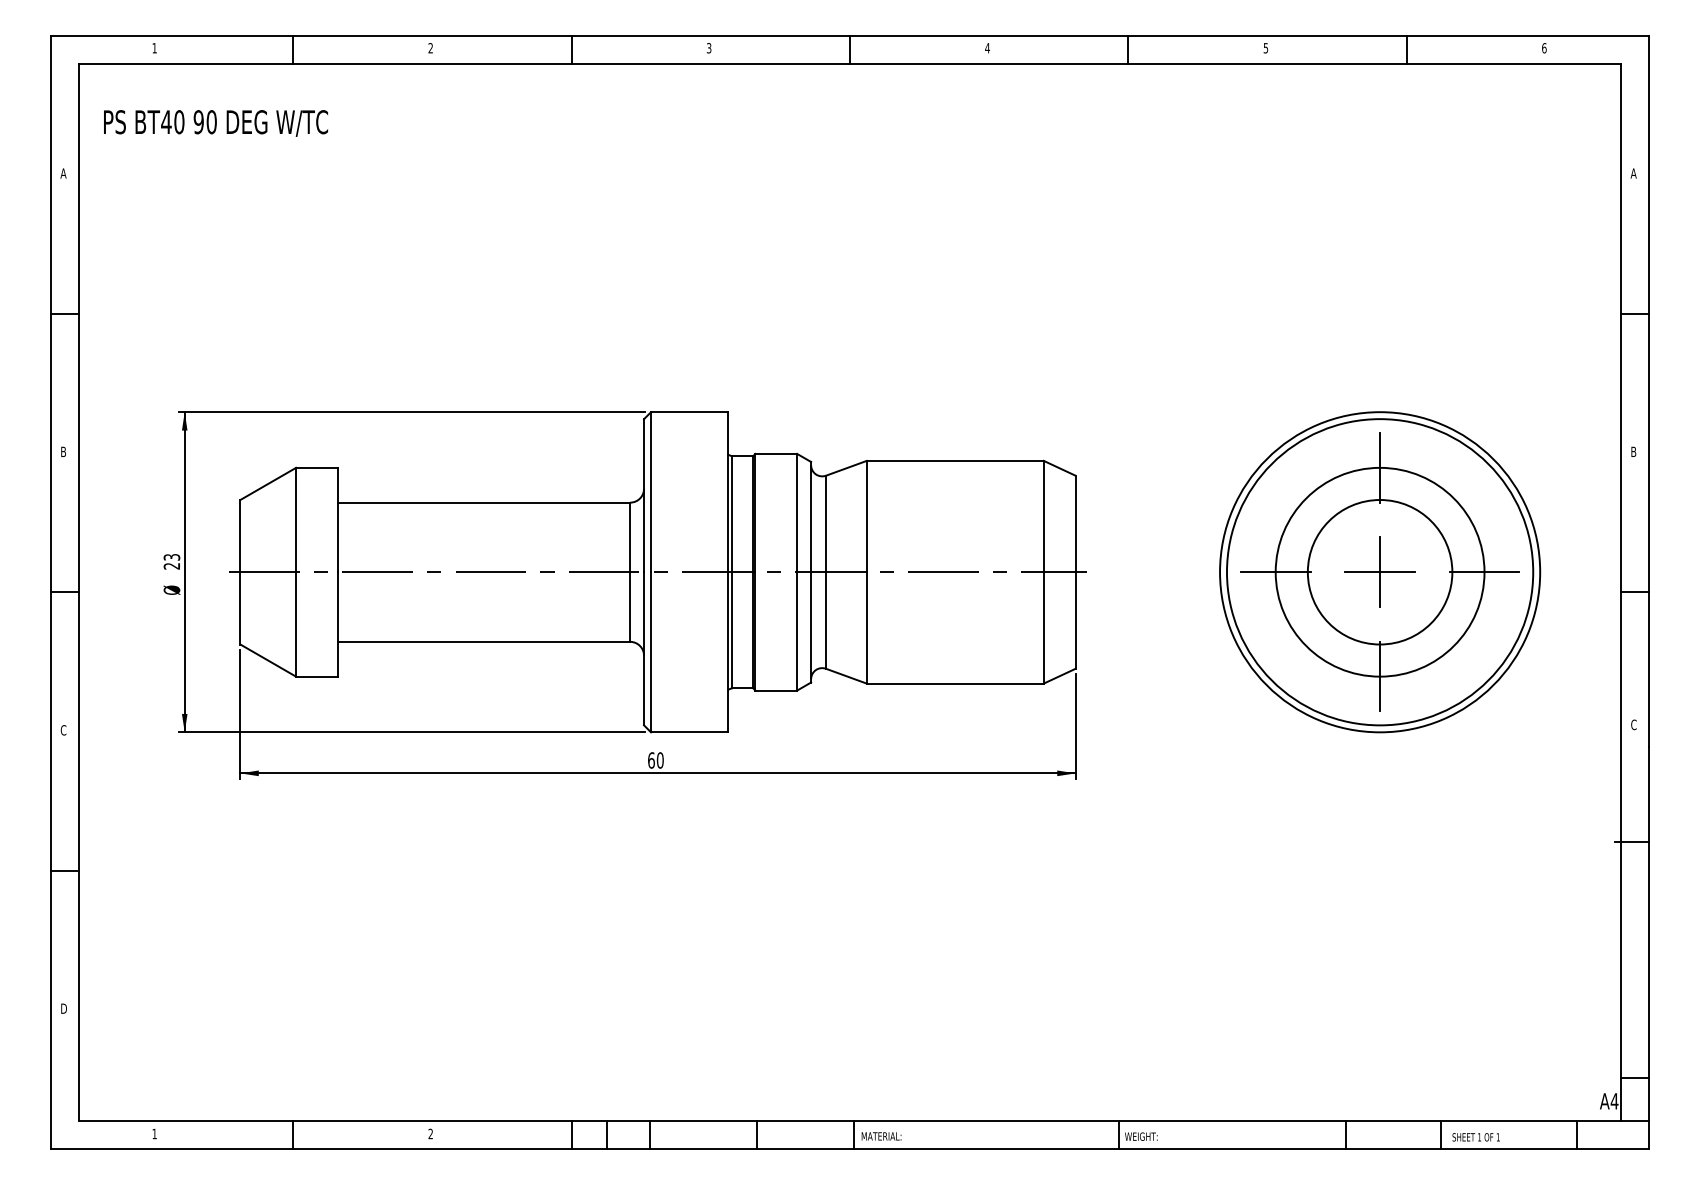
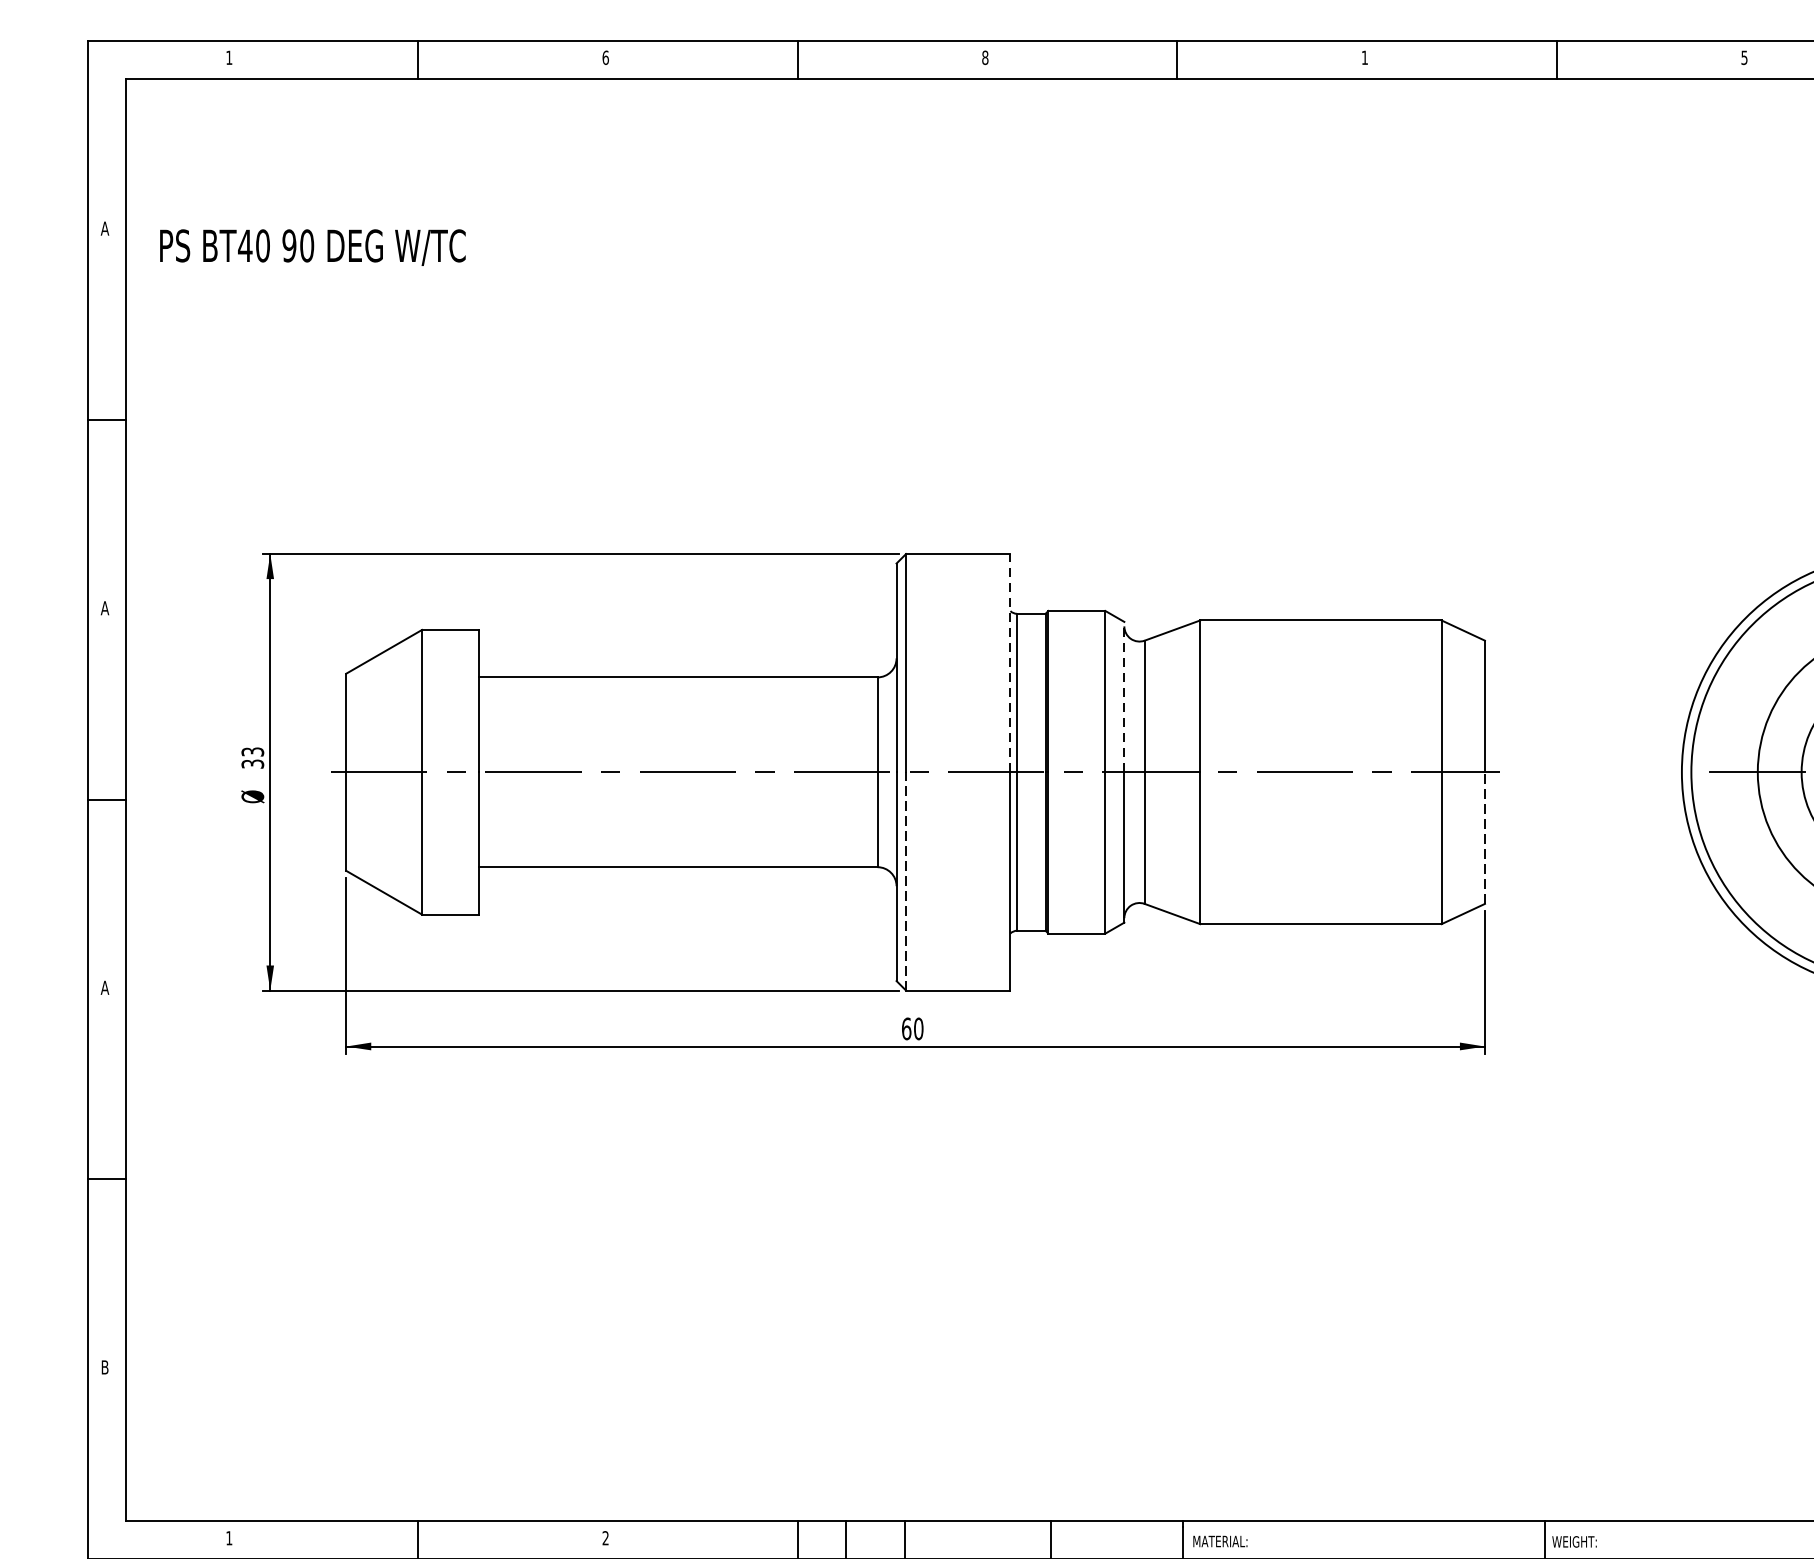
text: (430, 48) -> (605, 58), 2 -> 6
text: (708, 48) -> (984, 58), 3 -> 8
text: (987, 48) -> (1364, 58), 4 -> 1
text: (215, 123) -> (312, 247), moved
text: (63, 451) -> (104, 607), B -> A
line: (727, 491) -> (1010, 662), solid -> dashed
line: (811, 516) -> (1124, 696), solid -> dashed
text: (172, 566) -> (253, 764), 23 -> 33
line: (1075, 620) -> (1484, 838), solid -> dashed
line: (651, 651) -> (906, 880), solid -> dashed
text: (63, 730) -> (104, 988), C -> A
text: (64, 1008) -> (106, 1367), D -> B

